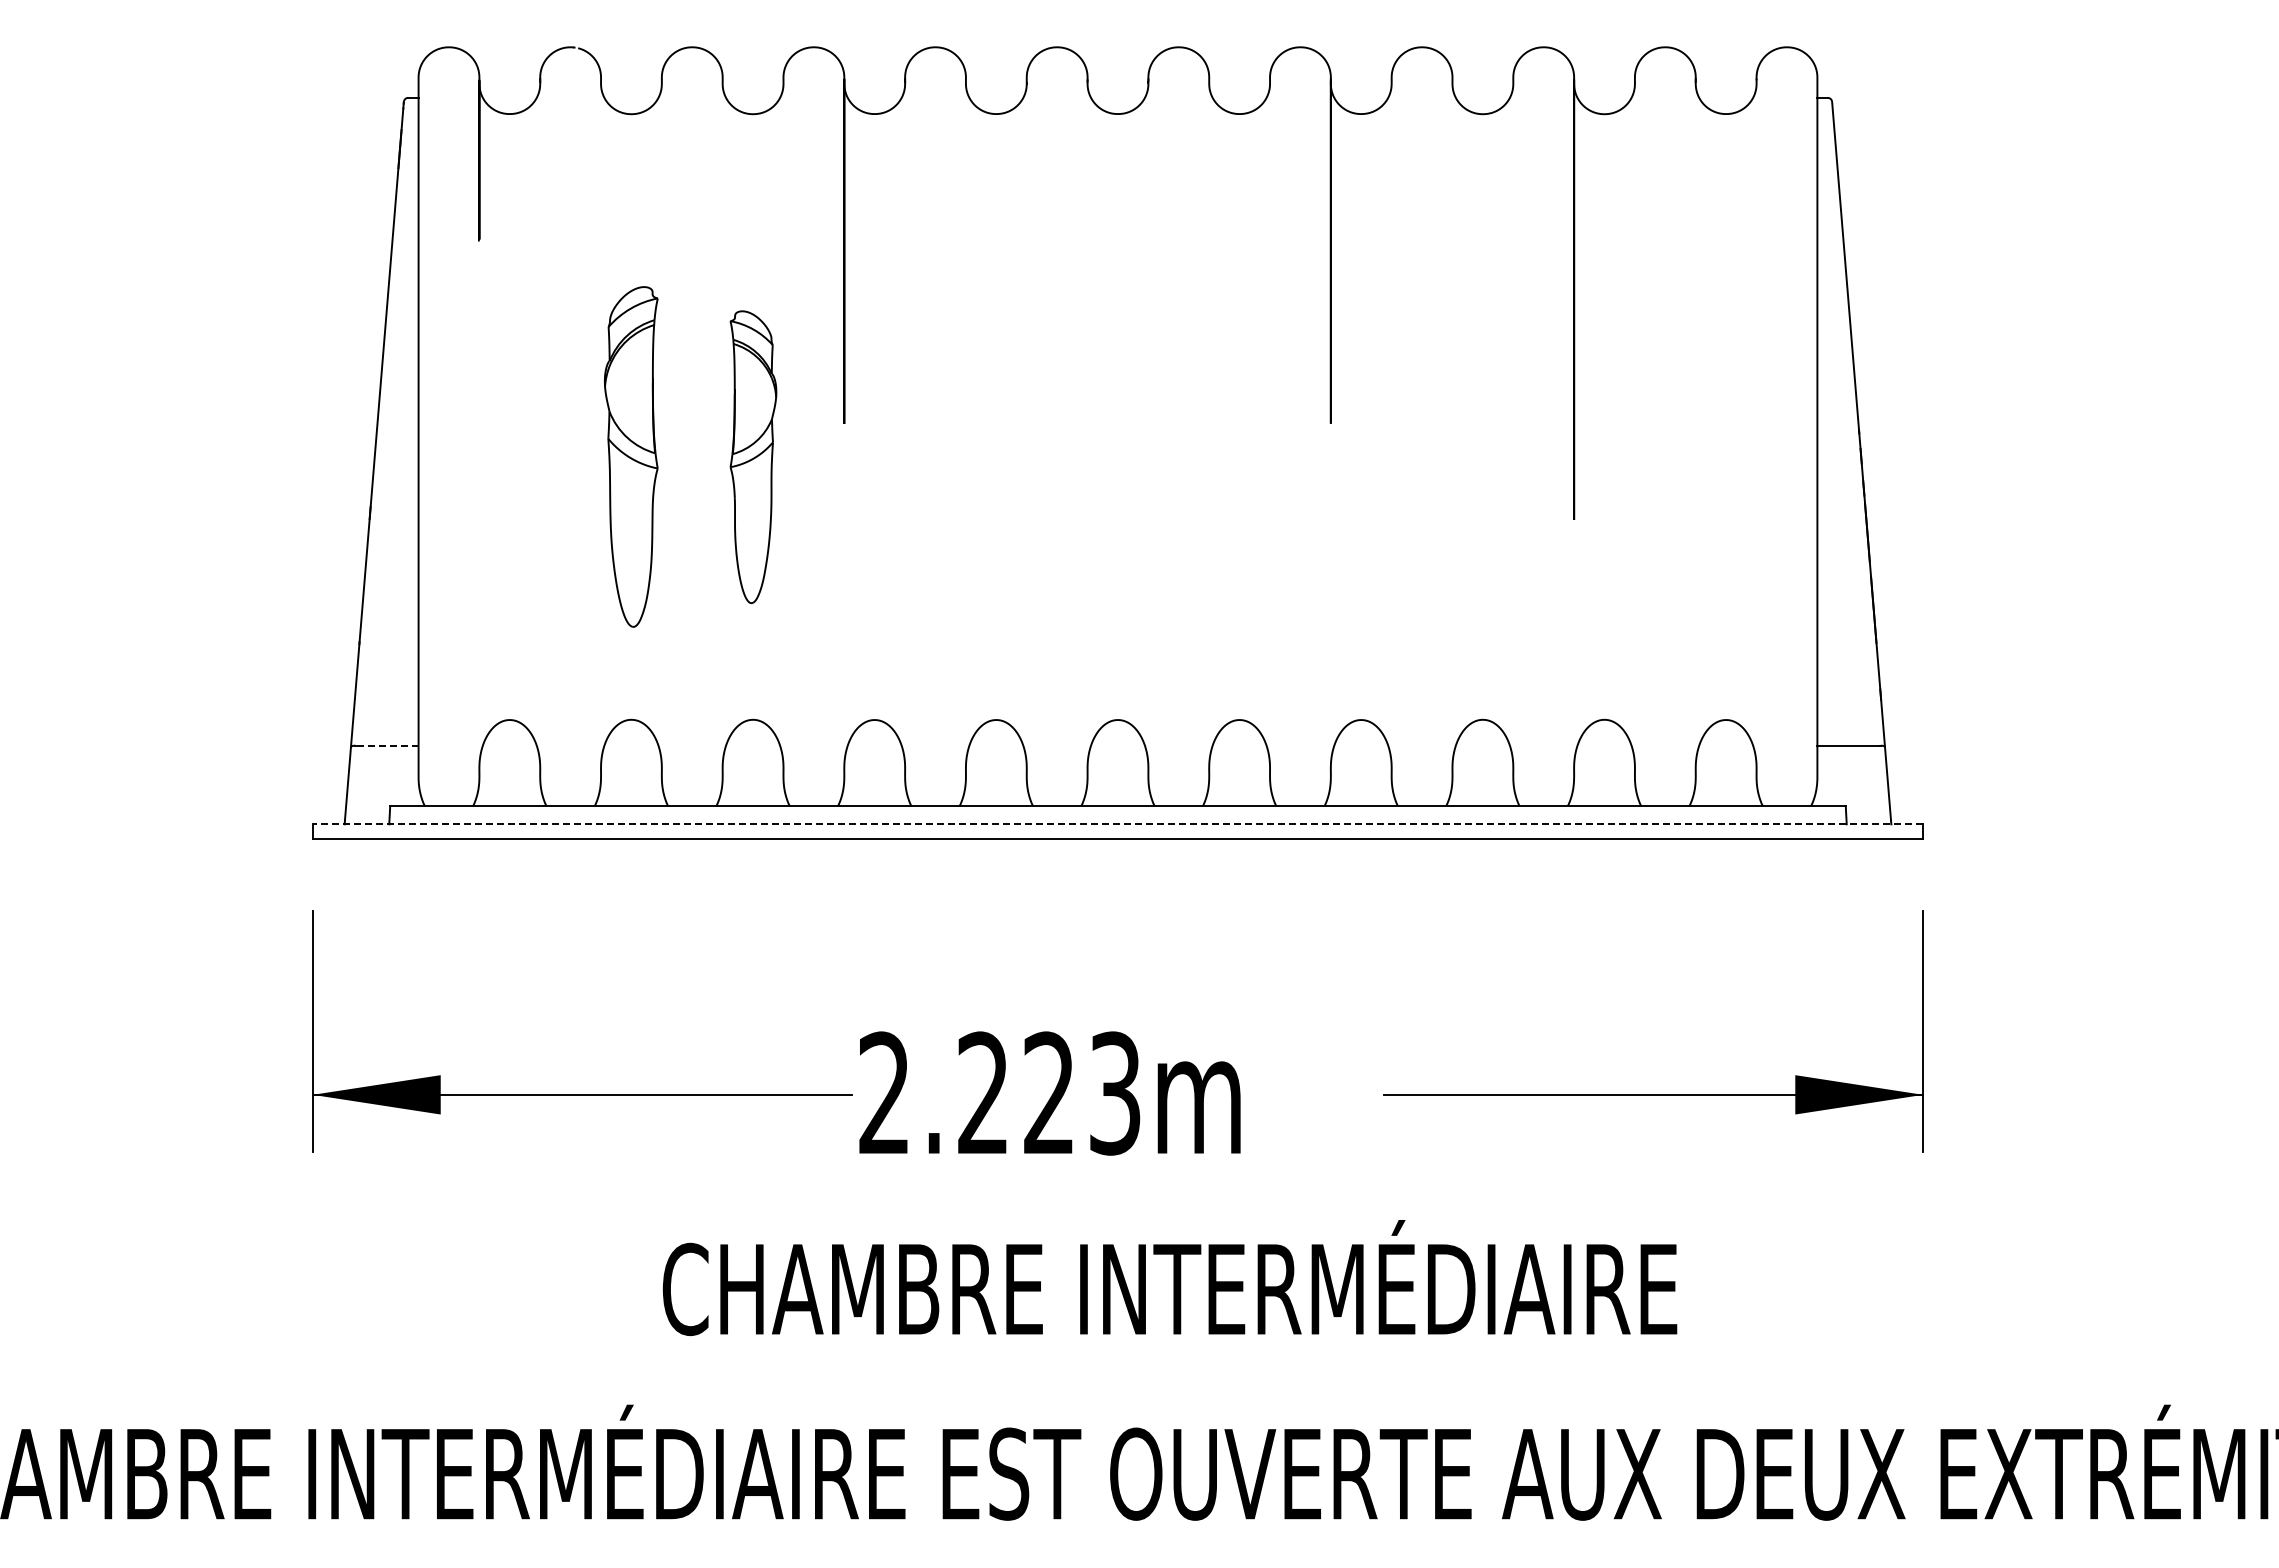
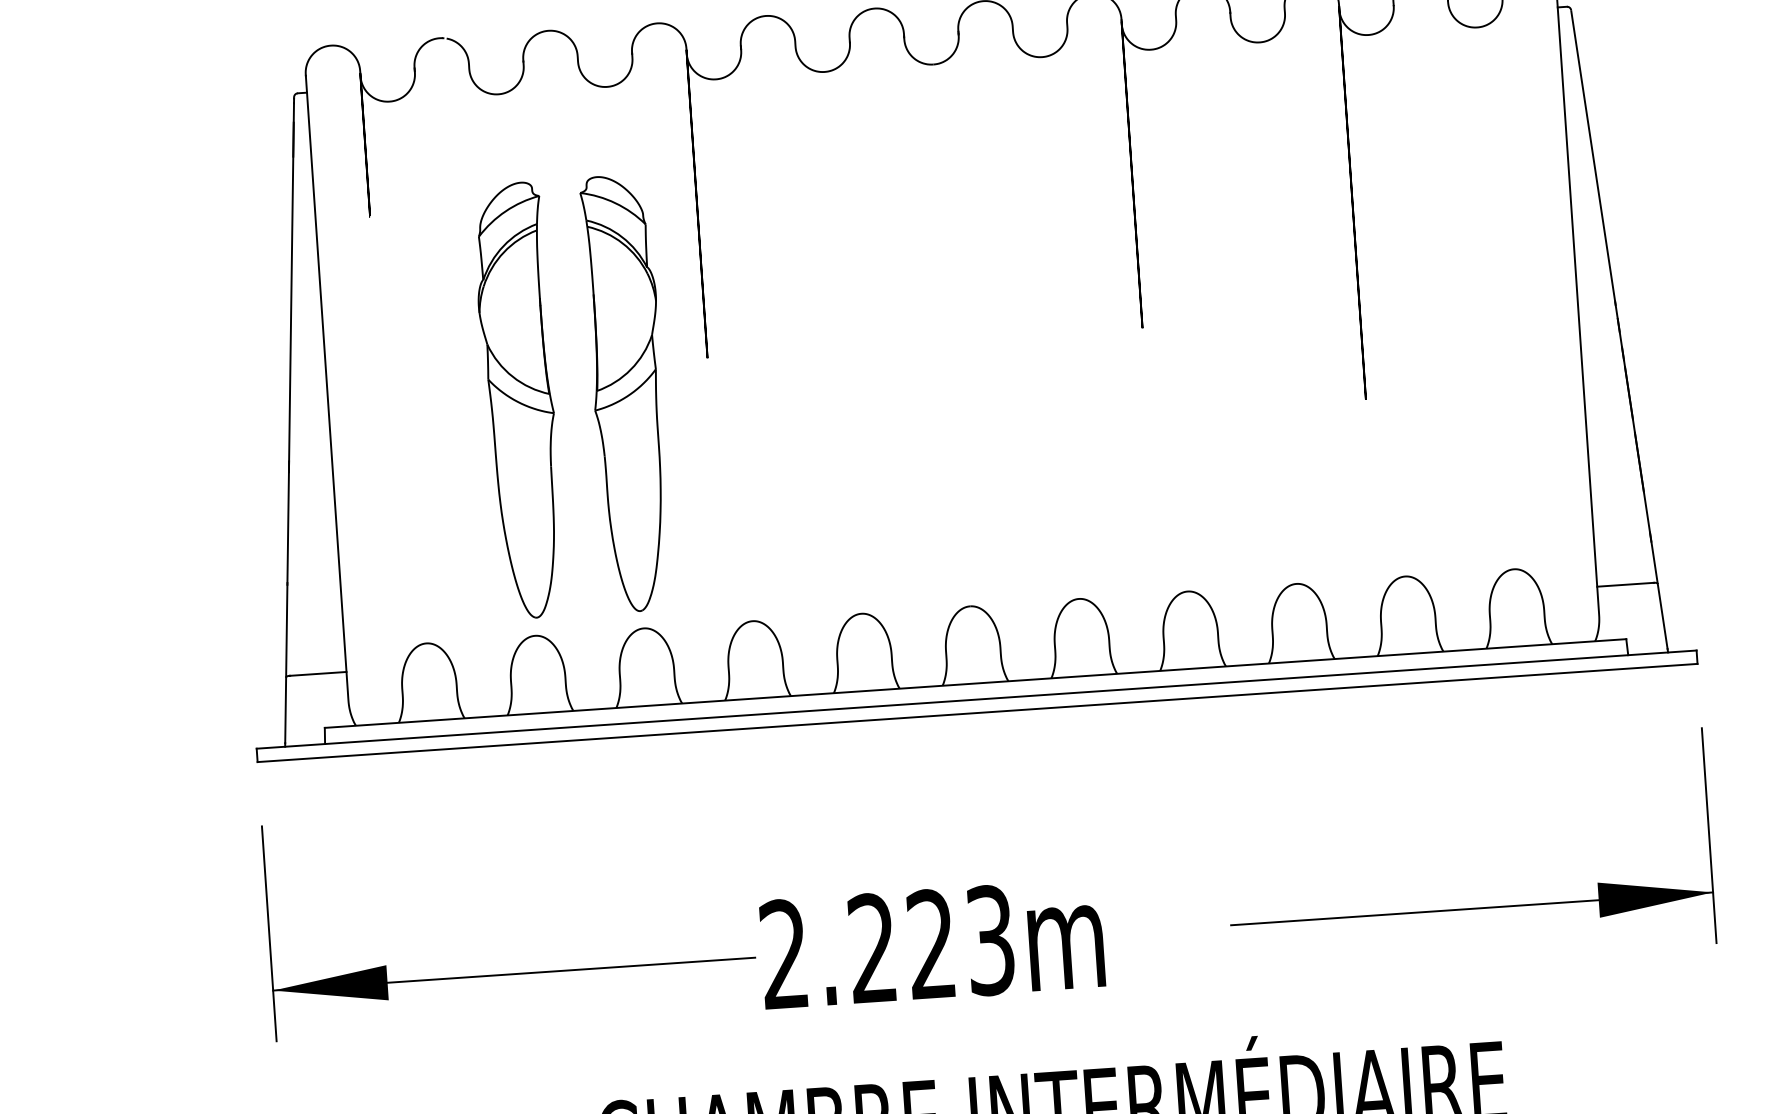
part: (630, 456) -> (518, 400), size x1.43
part: (753, 457) -> (628, 393), size x1.67
line: (387, 745) -> (318, 673), dashed -> solid
line: (1117, 824) -> (976, 699), dashed -> solid

